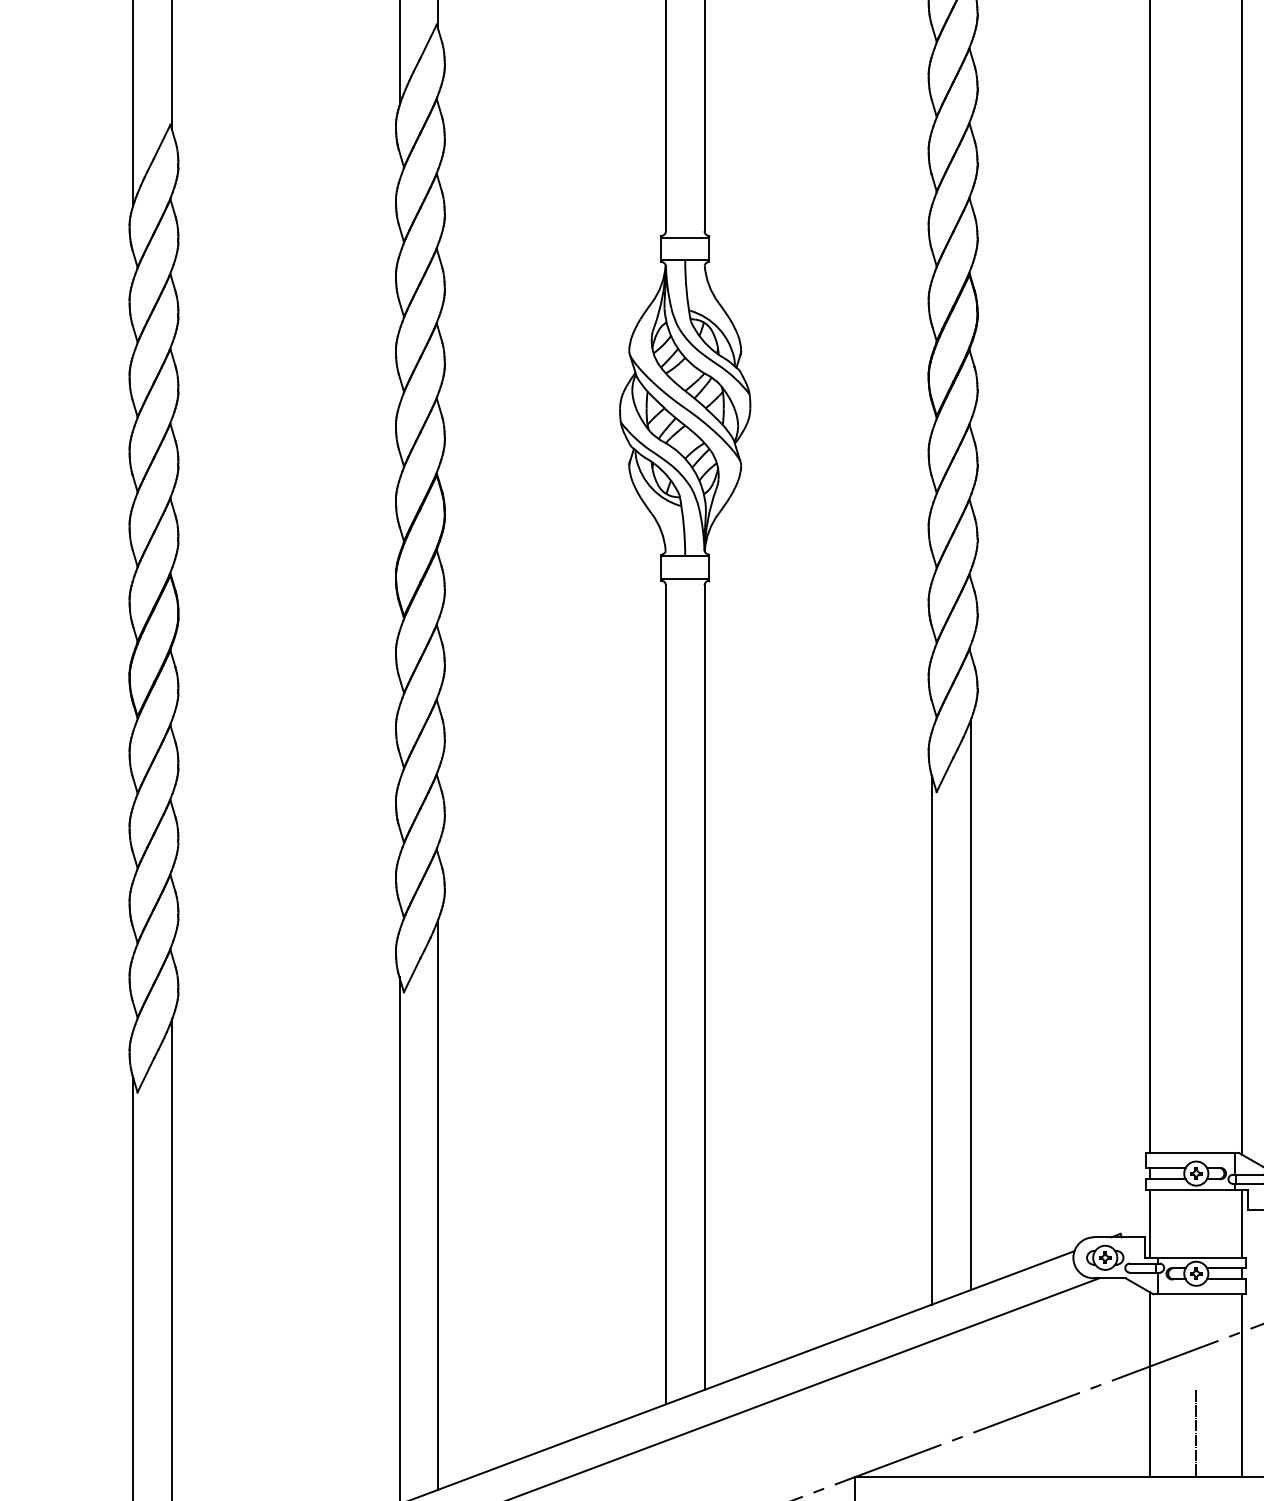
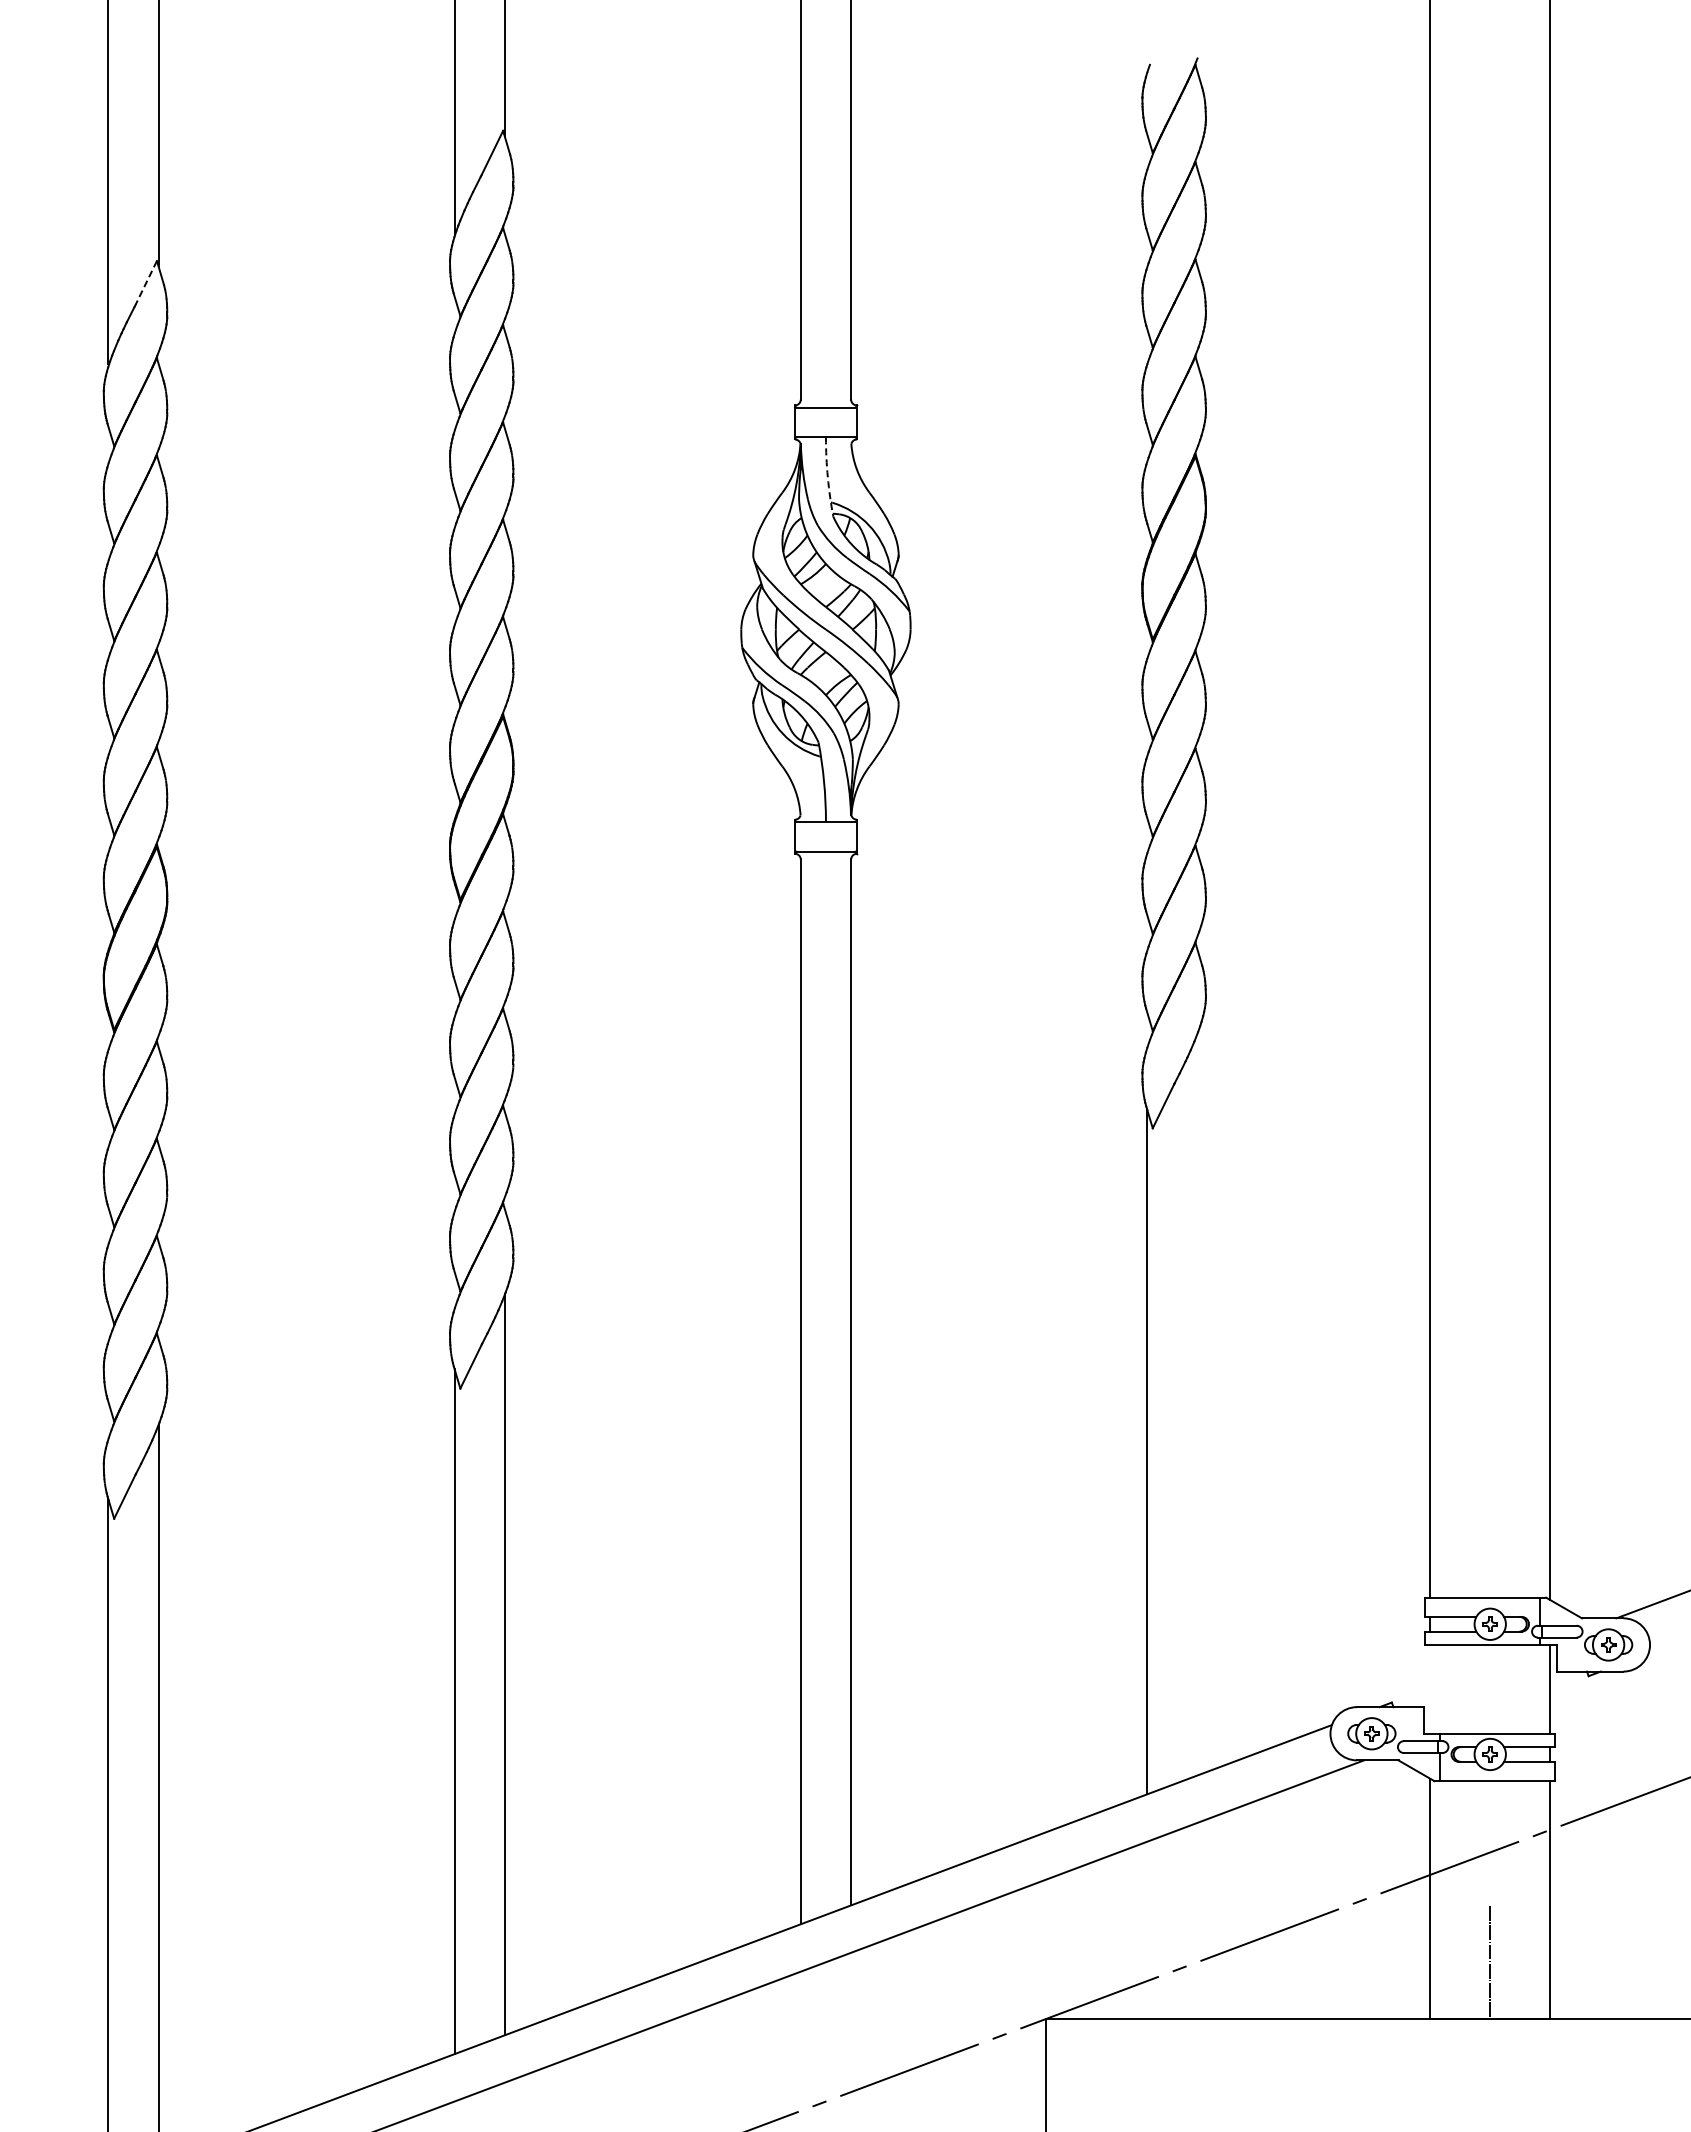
line: (162, 142) -> (146, 283), solid -> dashed
arc: (686, 291) -> (827, 477), solid -> dashed
line: (971, 1004) -> (1197, 1404), removed
line: (1150, 1223) -> (1430, 1688), removed

